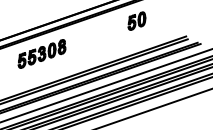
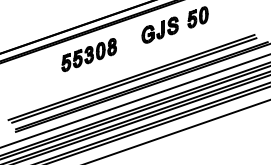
part: (103, 31) -> (159, 29), added

